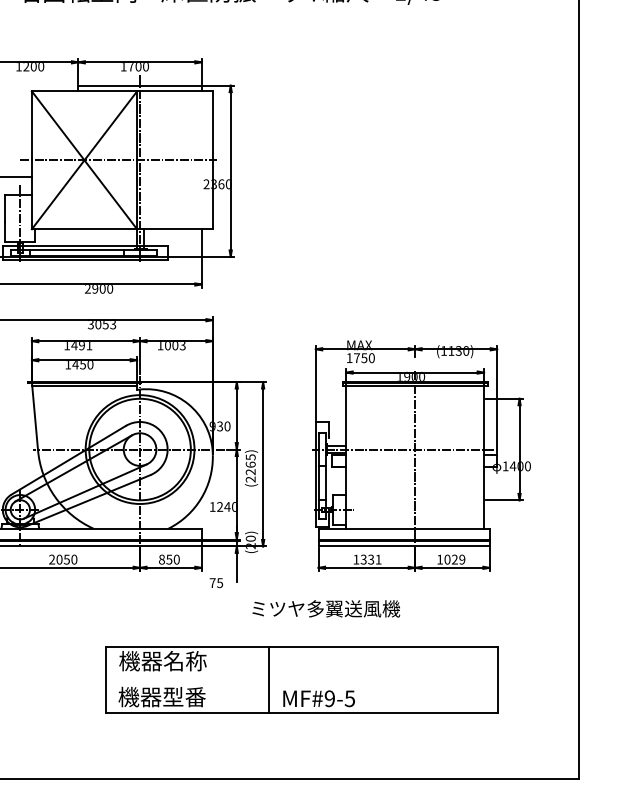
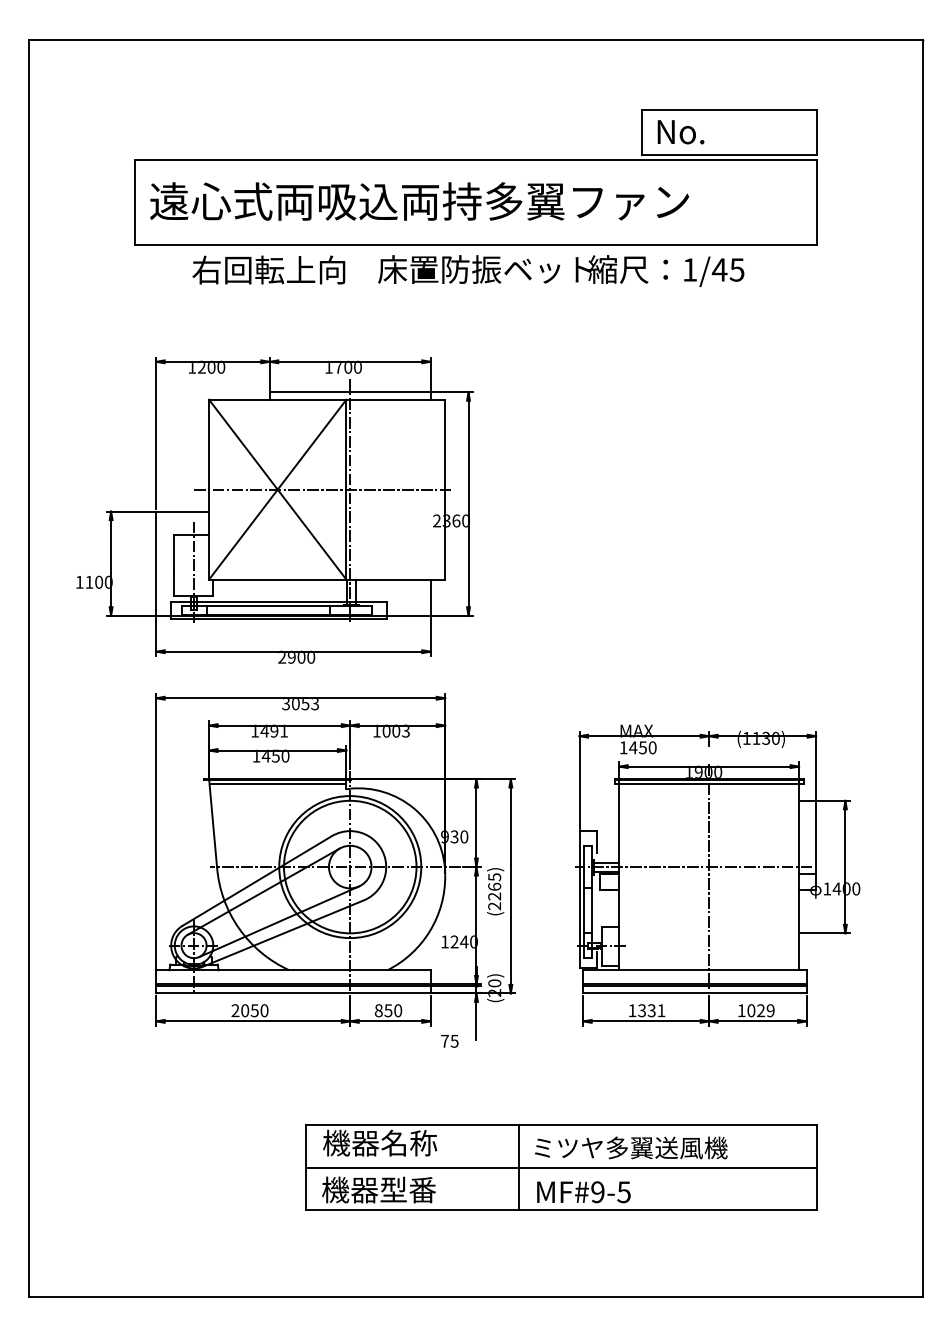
text: (357, 357) -> (633, 747), 1750 -> 1450
text: (326, 608) -> (631, 1147), moved
line: (301, 679) -> (560, 1167), added

